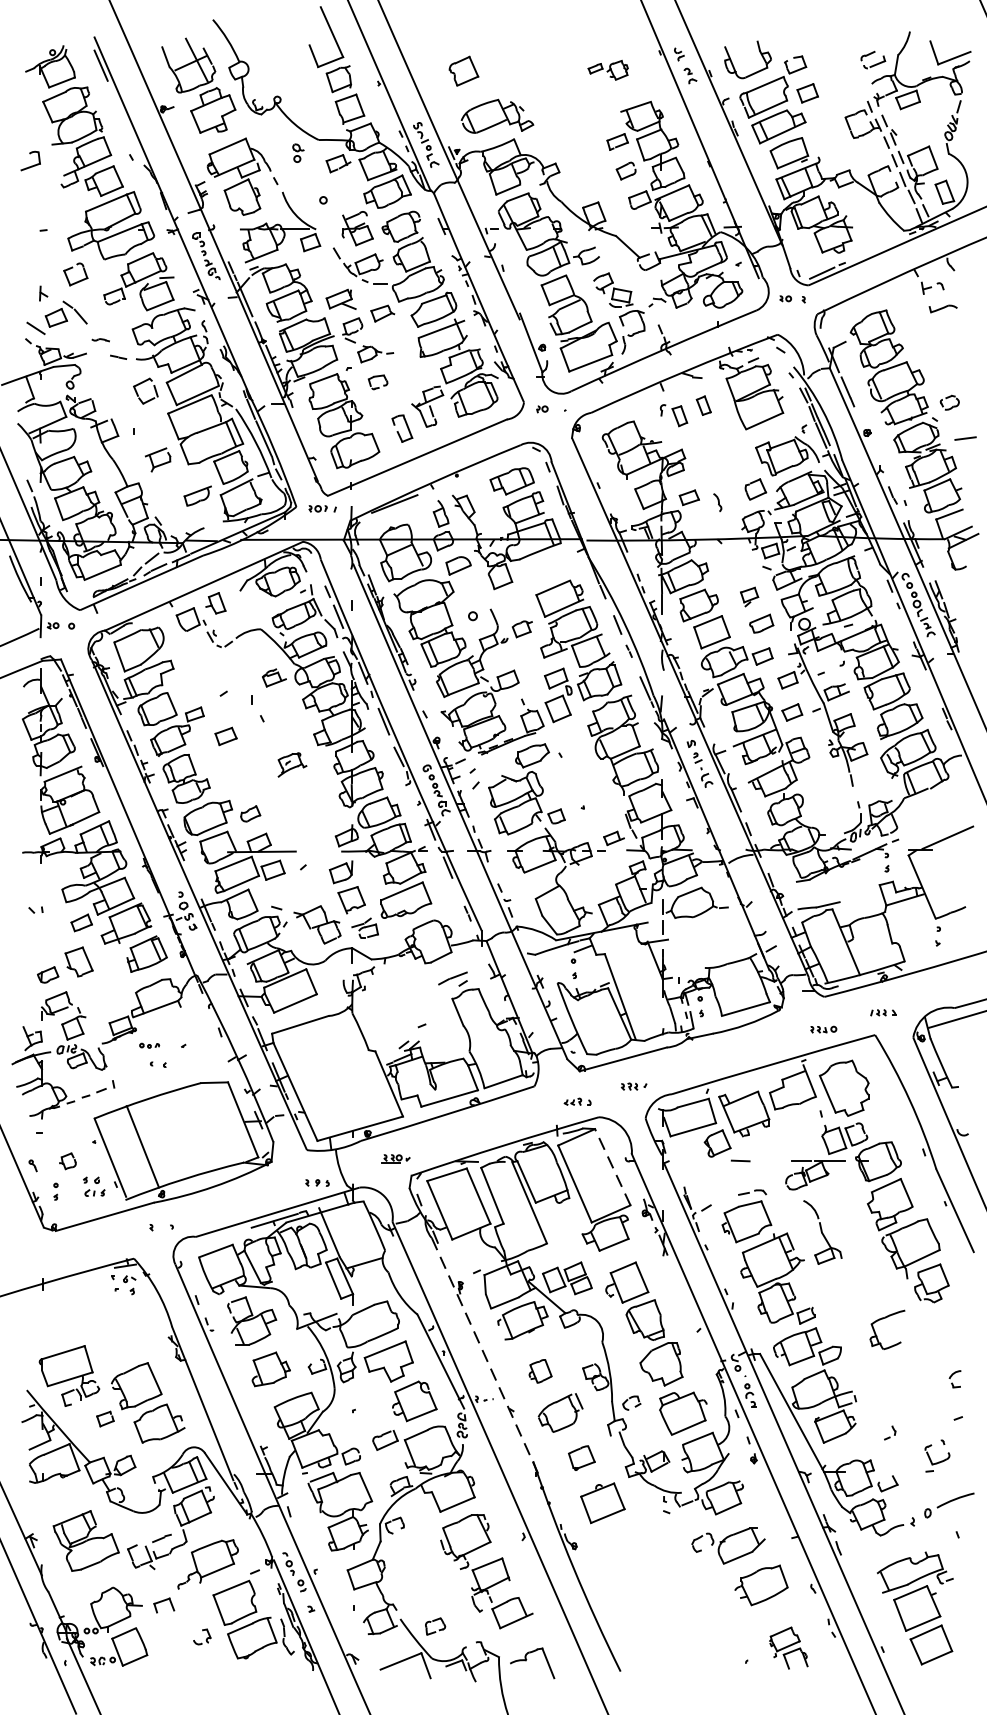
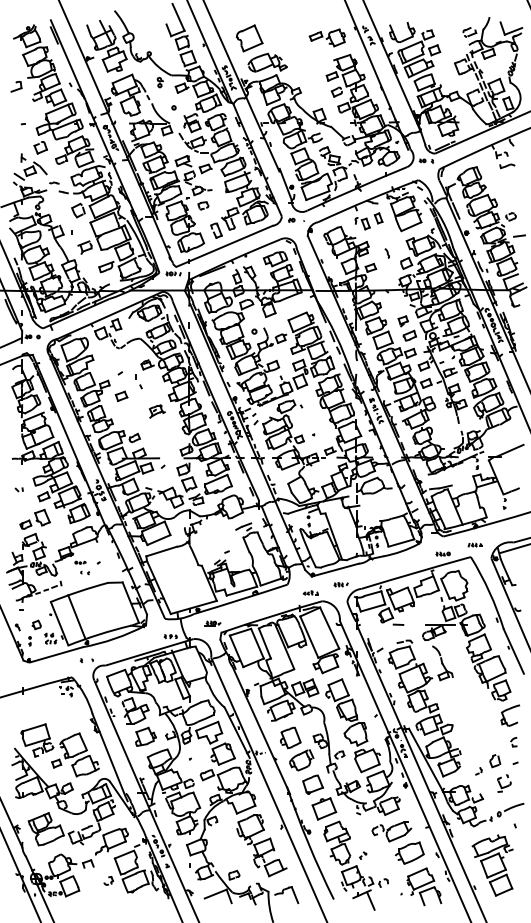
part: (606, 69) -> (326, 37), size x1.67
part: (463, 71) -> (249, 38), size x1.67
part: (716, 502) -> (386, 253), moved
line: (612, 1167) -> (329, 628), dashed -> solid
part: (885, 1329) -> (509, 715), moved
line: (486, 1357) -> (261, 730), dashed -> solid
part: (539, 1370) -> (290, 737), size x1.67
part: (920, 1415) -> (495, 761), added
part: (580, 1457) -> (312, 784), size x1.43
part: (660, 1608) -> (355, 865), added
part: (789, 1647) -> (424, 886), size x1.67

